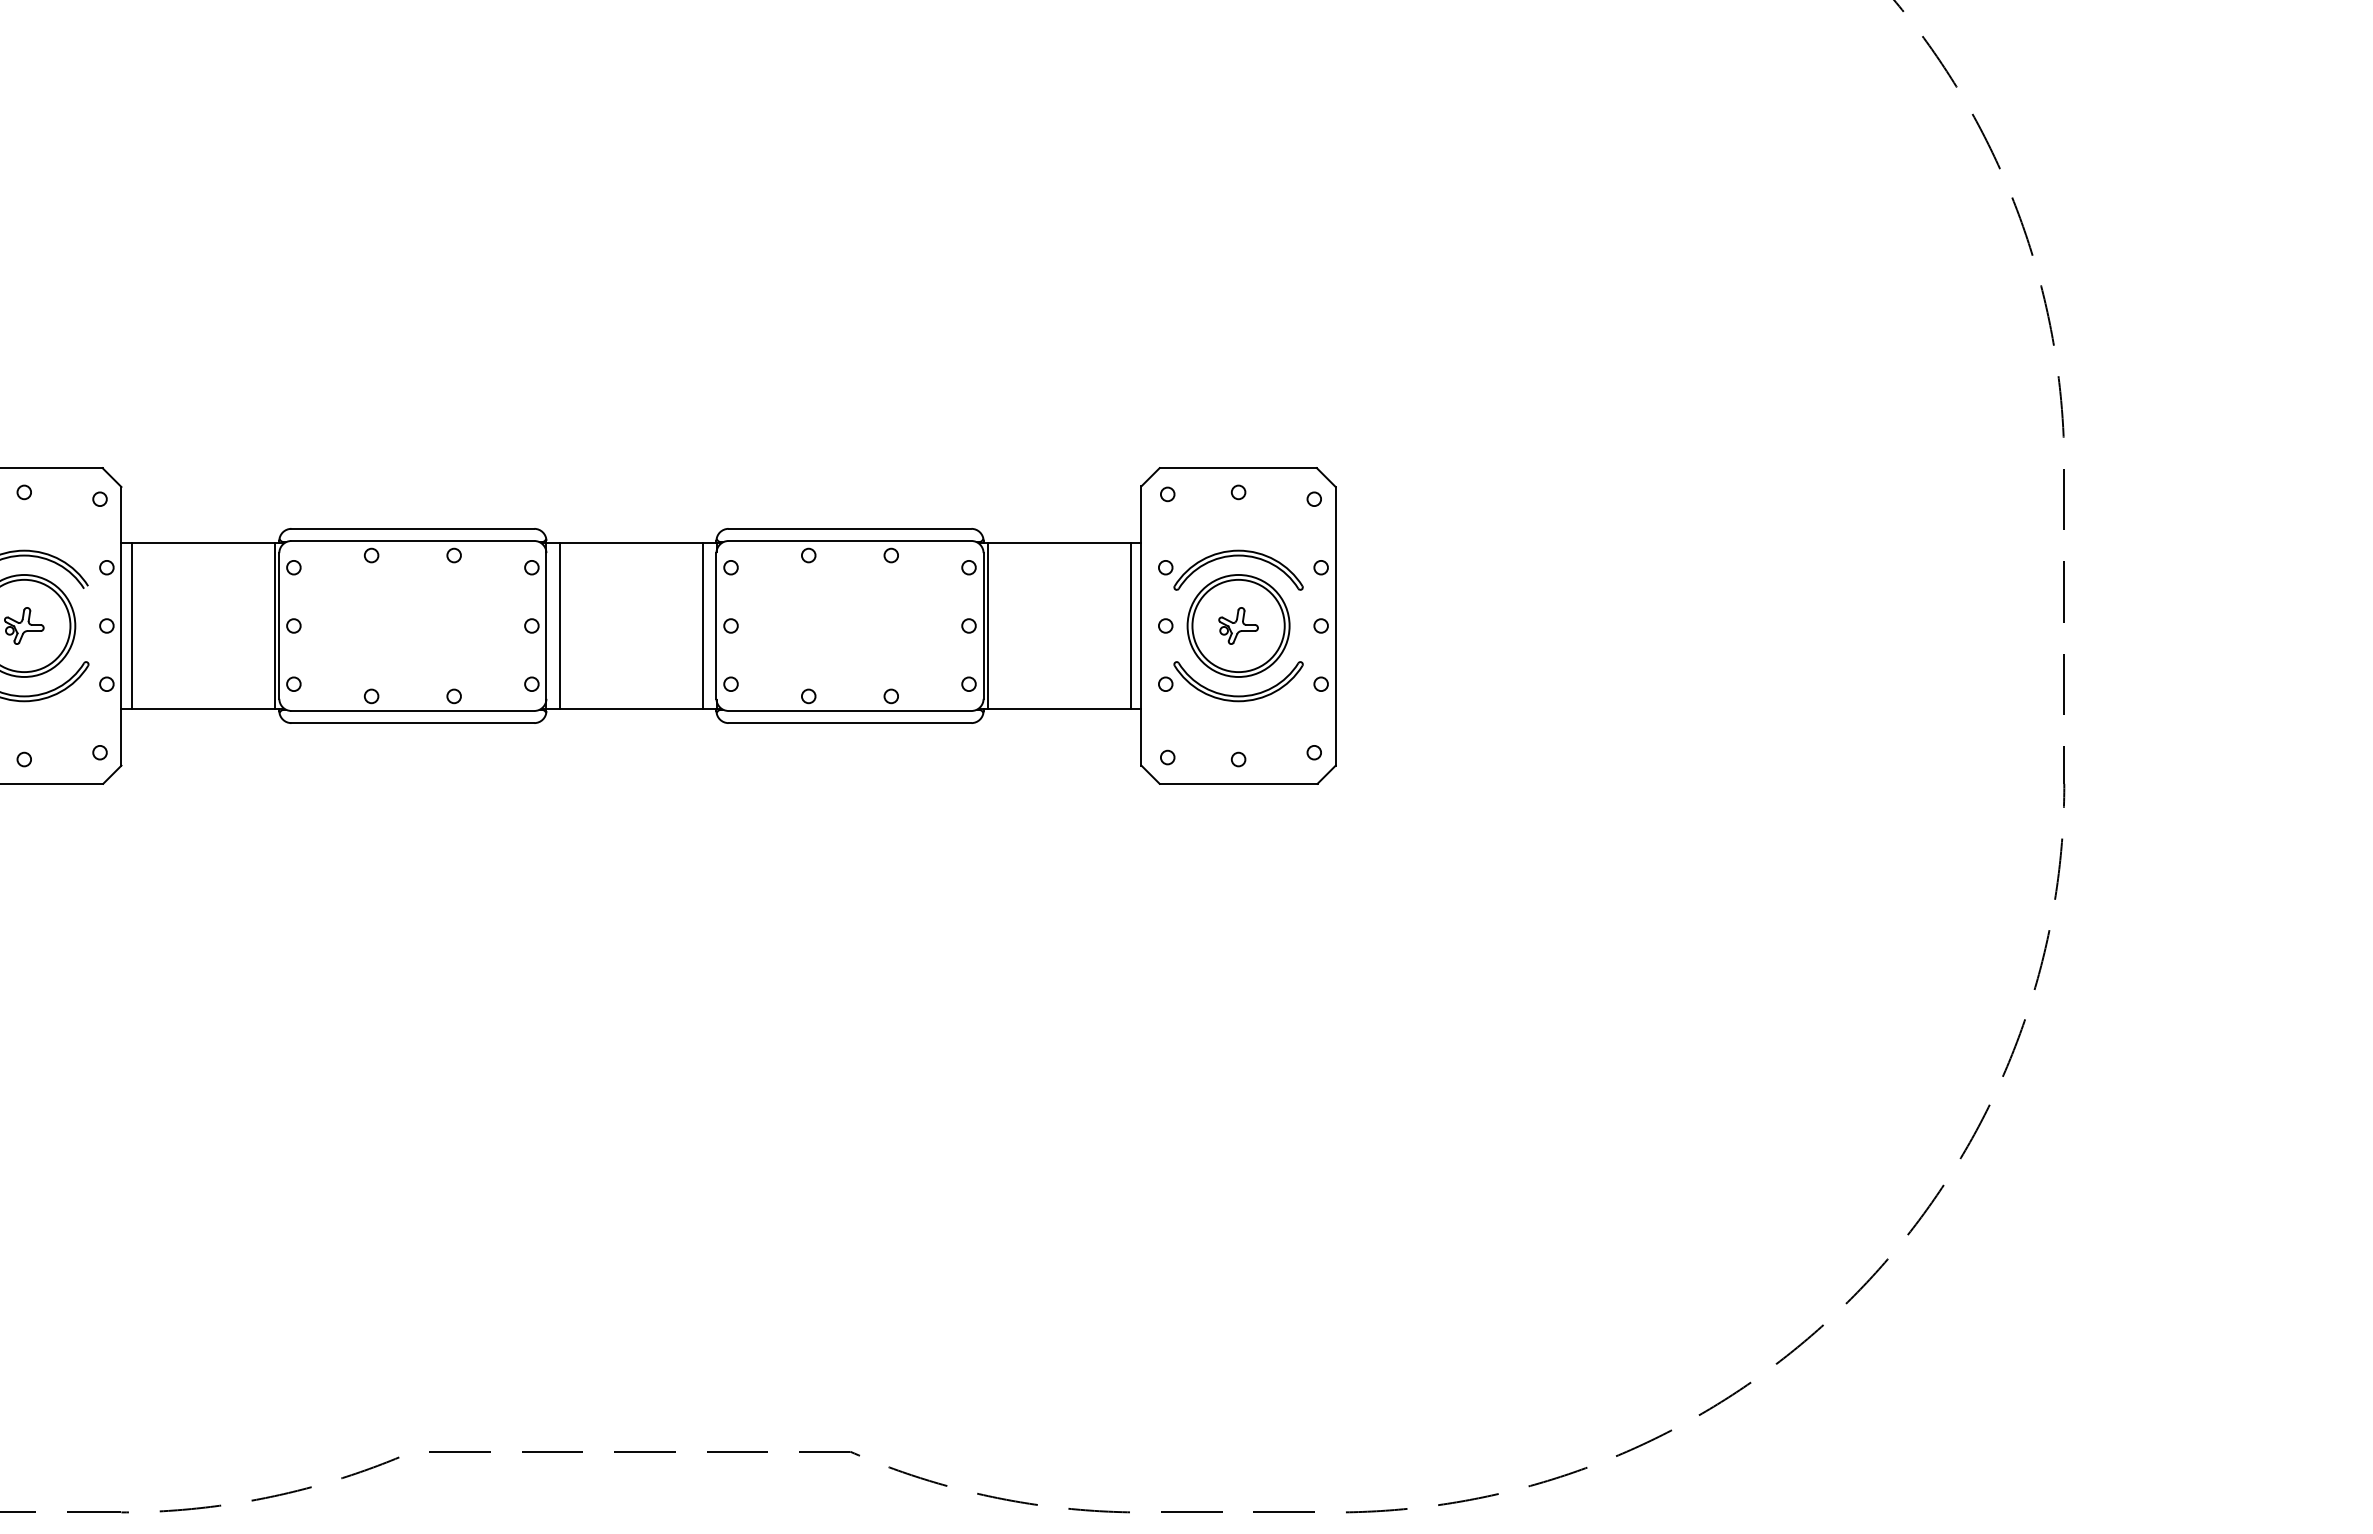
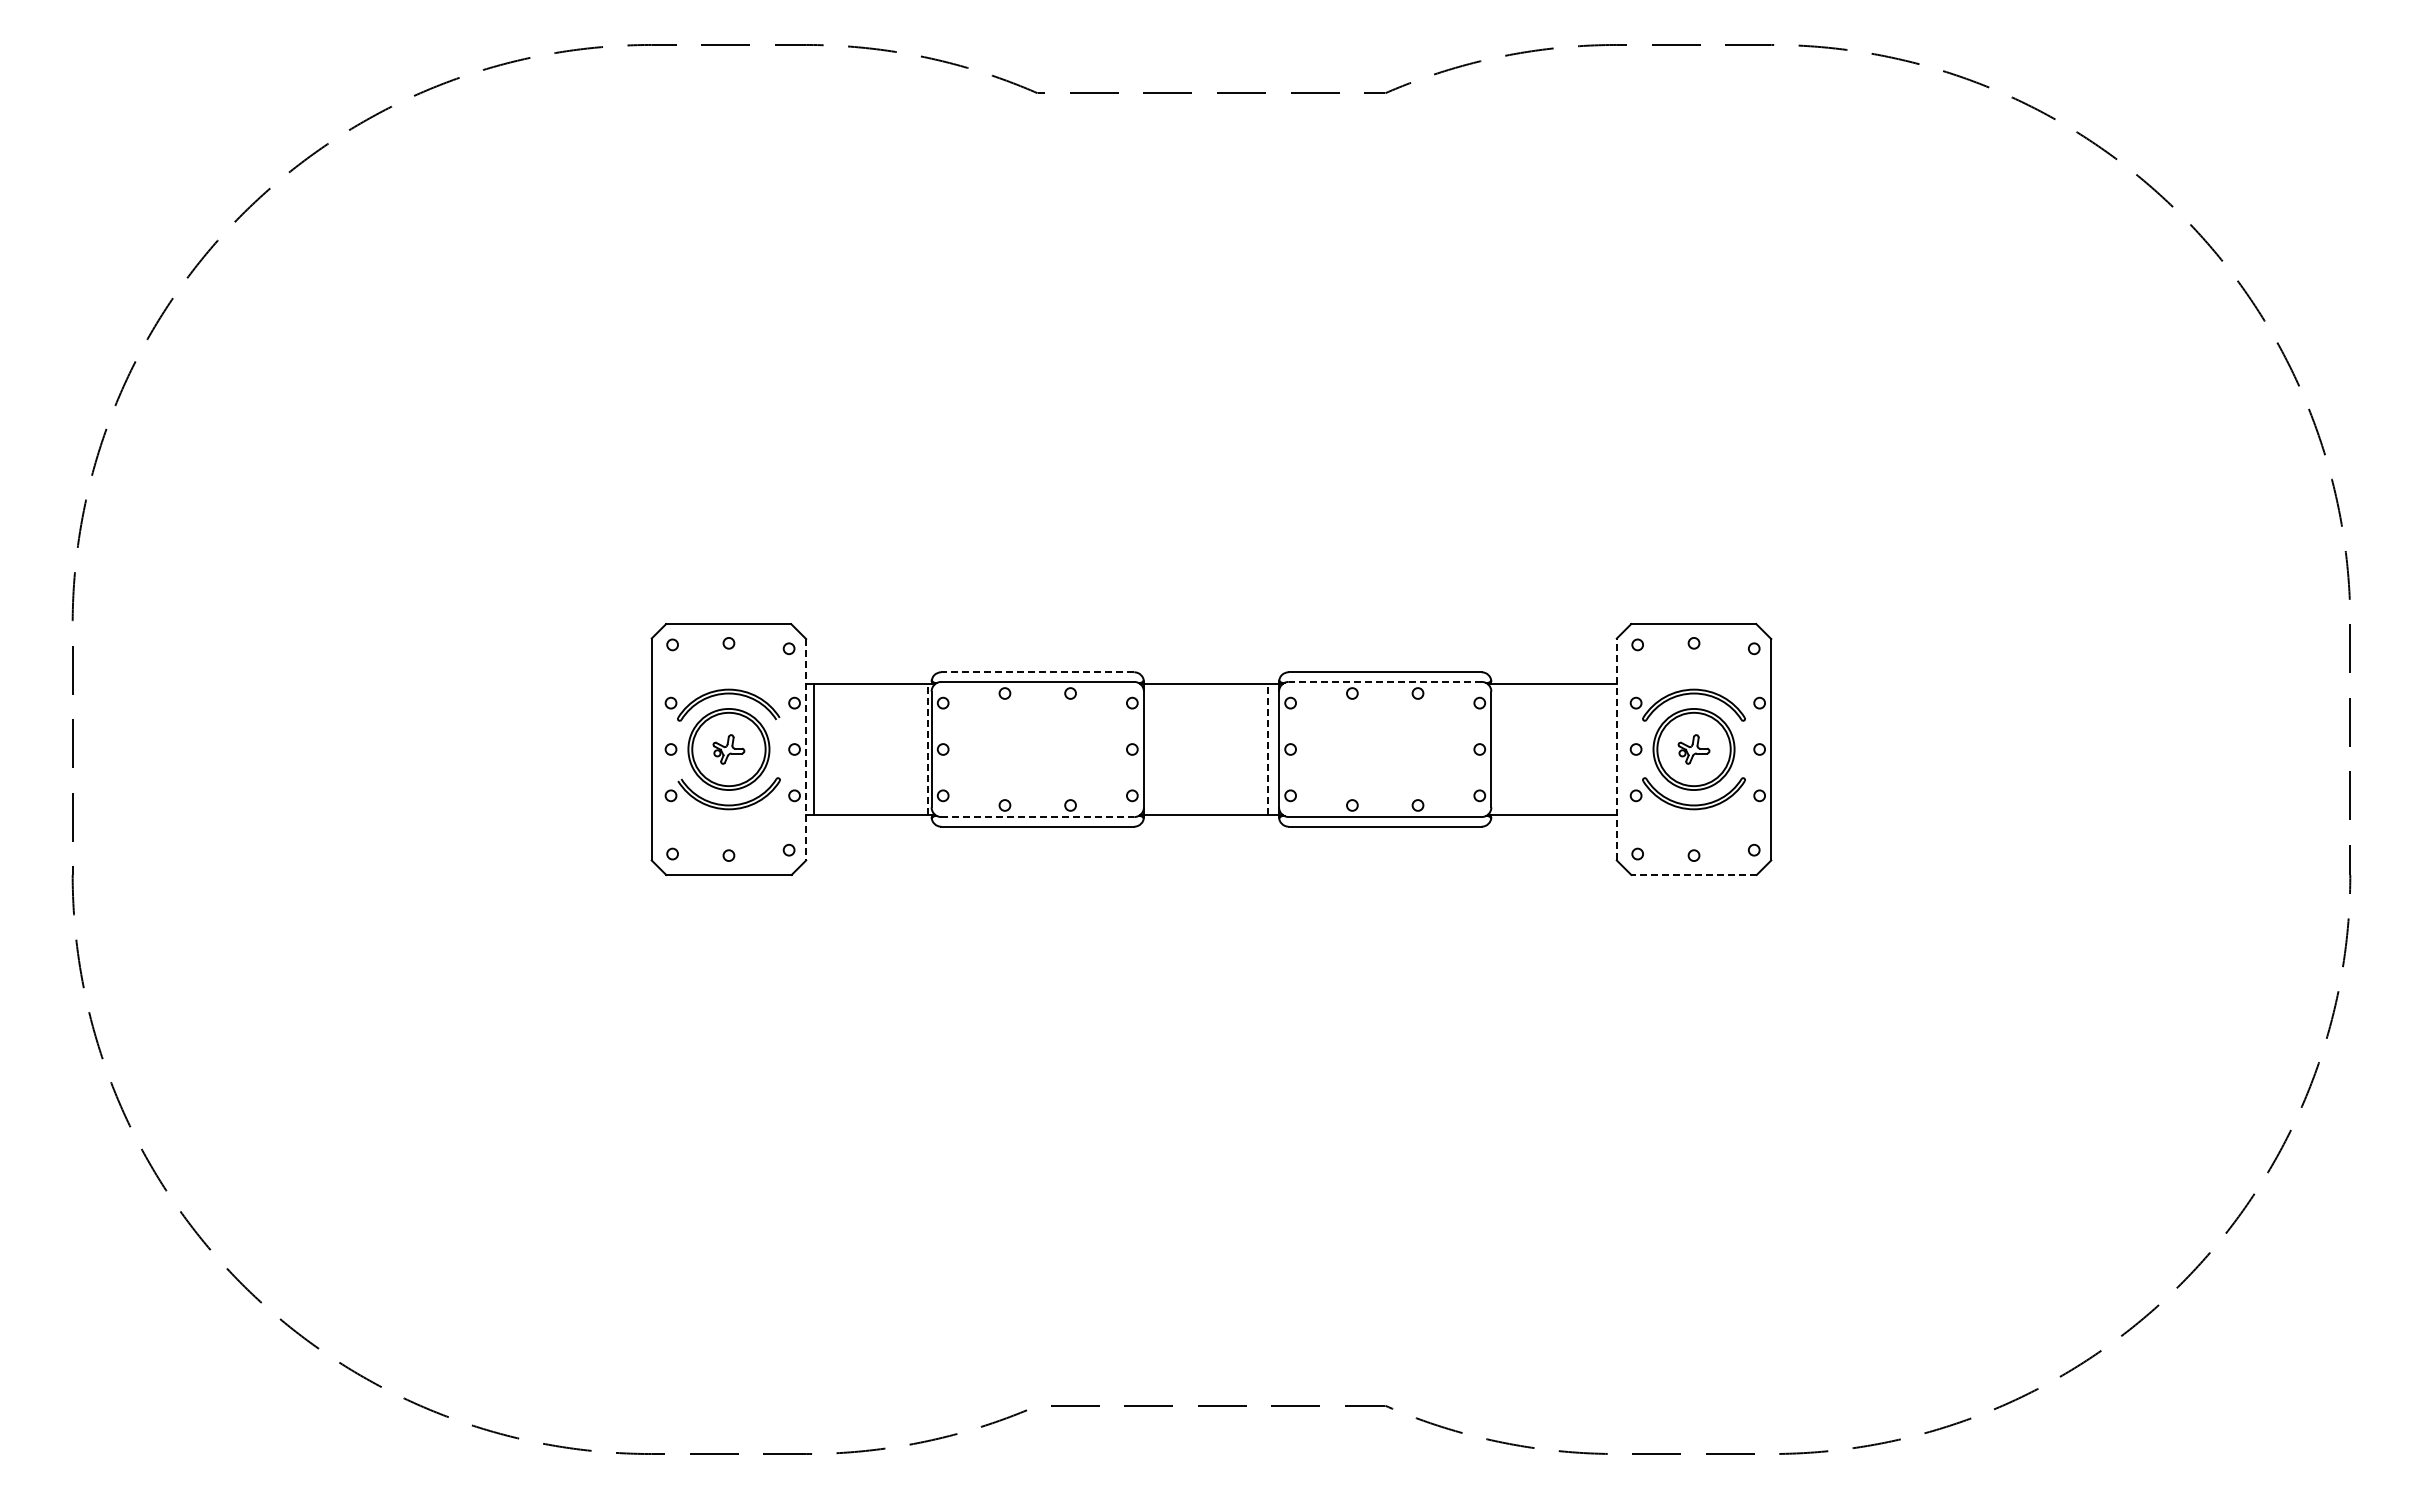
line: (412, 529) -> (1037, 672), solid -> dashed
line: (850, 540) -> (1385, 681), solid -> dashed
line: (121, 625) -> (806, 749), solid -> dashed
line: (274, 625) -> (927, 749), solid -> dashed
line: (559, 625) -> (1154, 749), removed
line: (703, 625) -> (1268, 749), solid -> dashed
line: (988, 625) -> (1495, 749), removed
line: (1130, 625) -> (1608, 749), removed
line: (1141, 625) -> (1616, 749), solid -> dashed
line: (412, 711) -> (1037, 817), solid -> dashed
line: (1239, 783) -> (1694, 874), solid -> dashed

